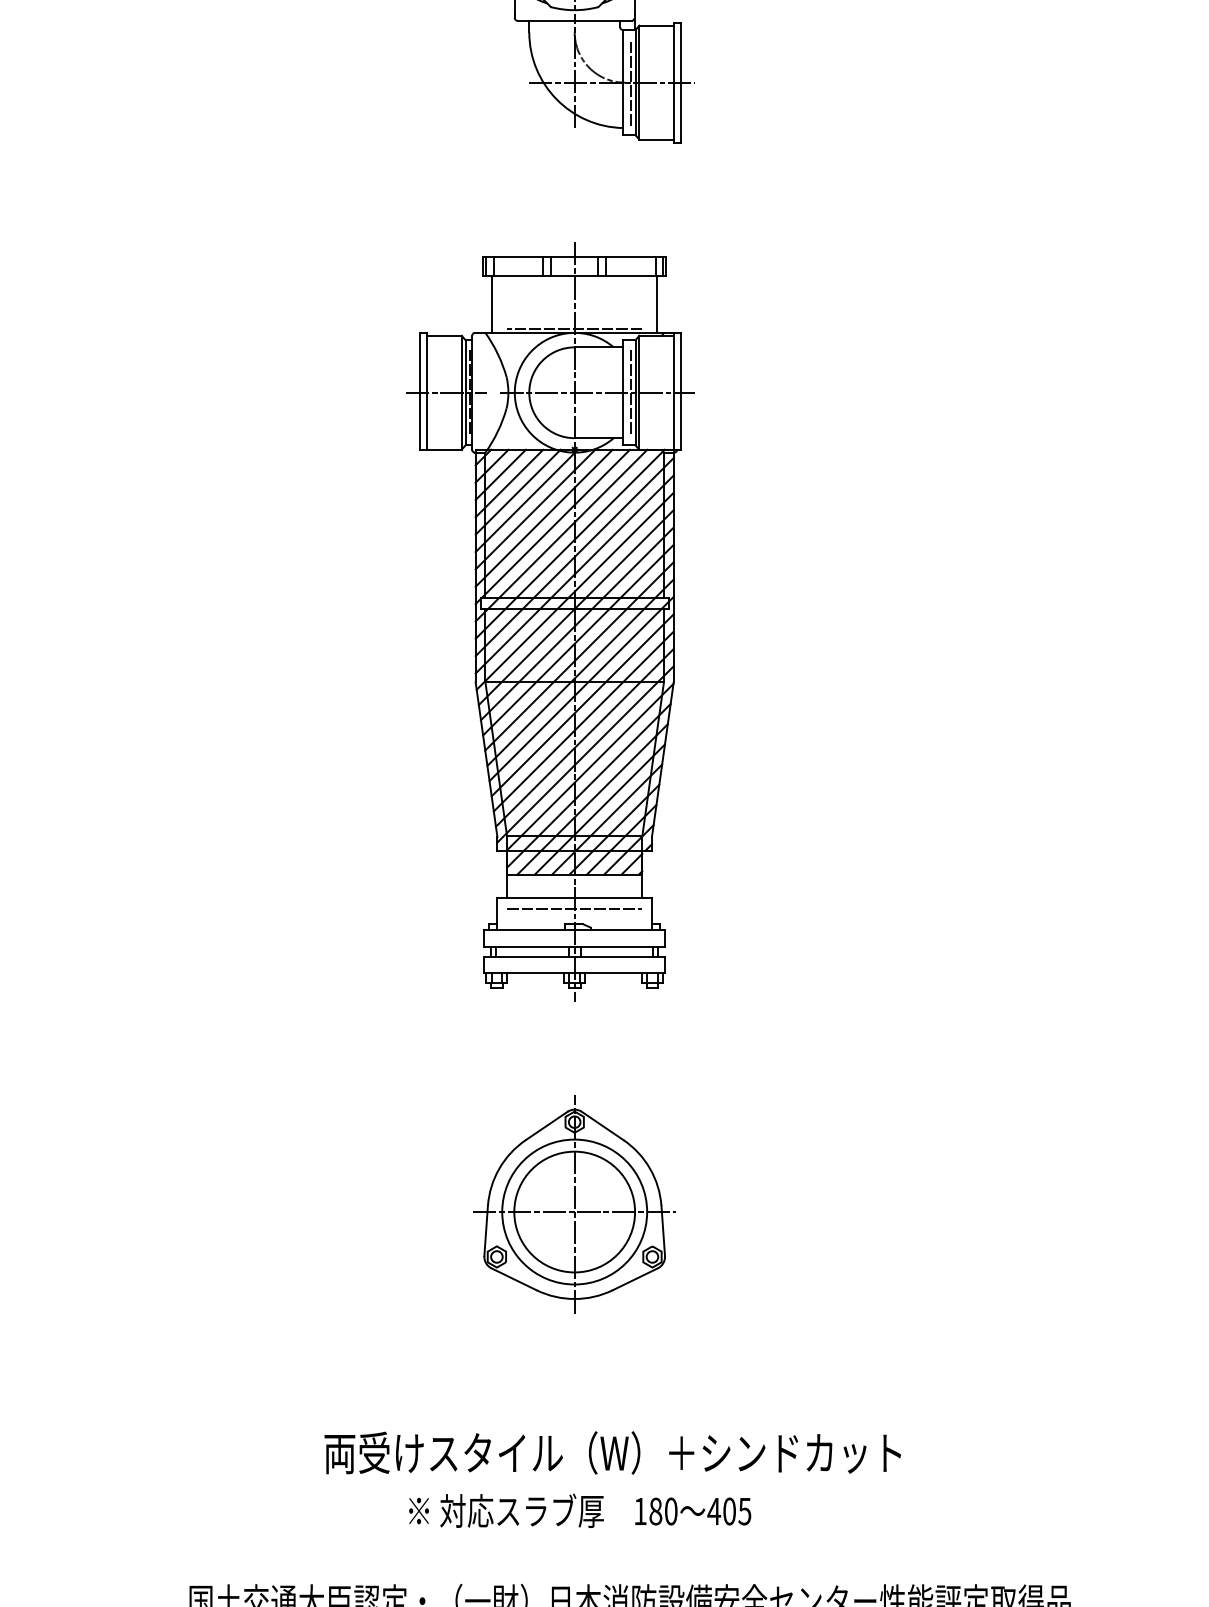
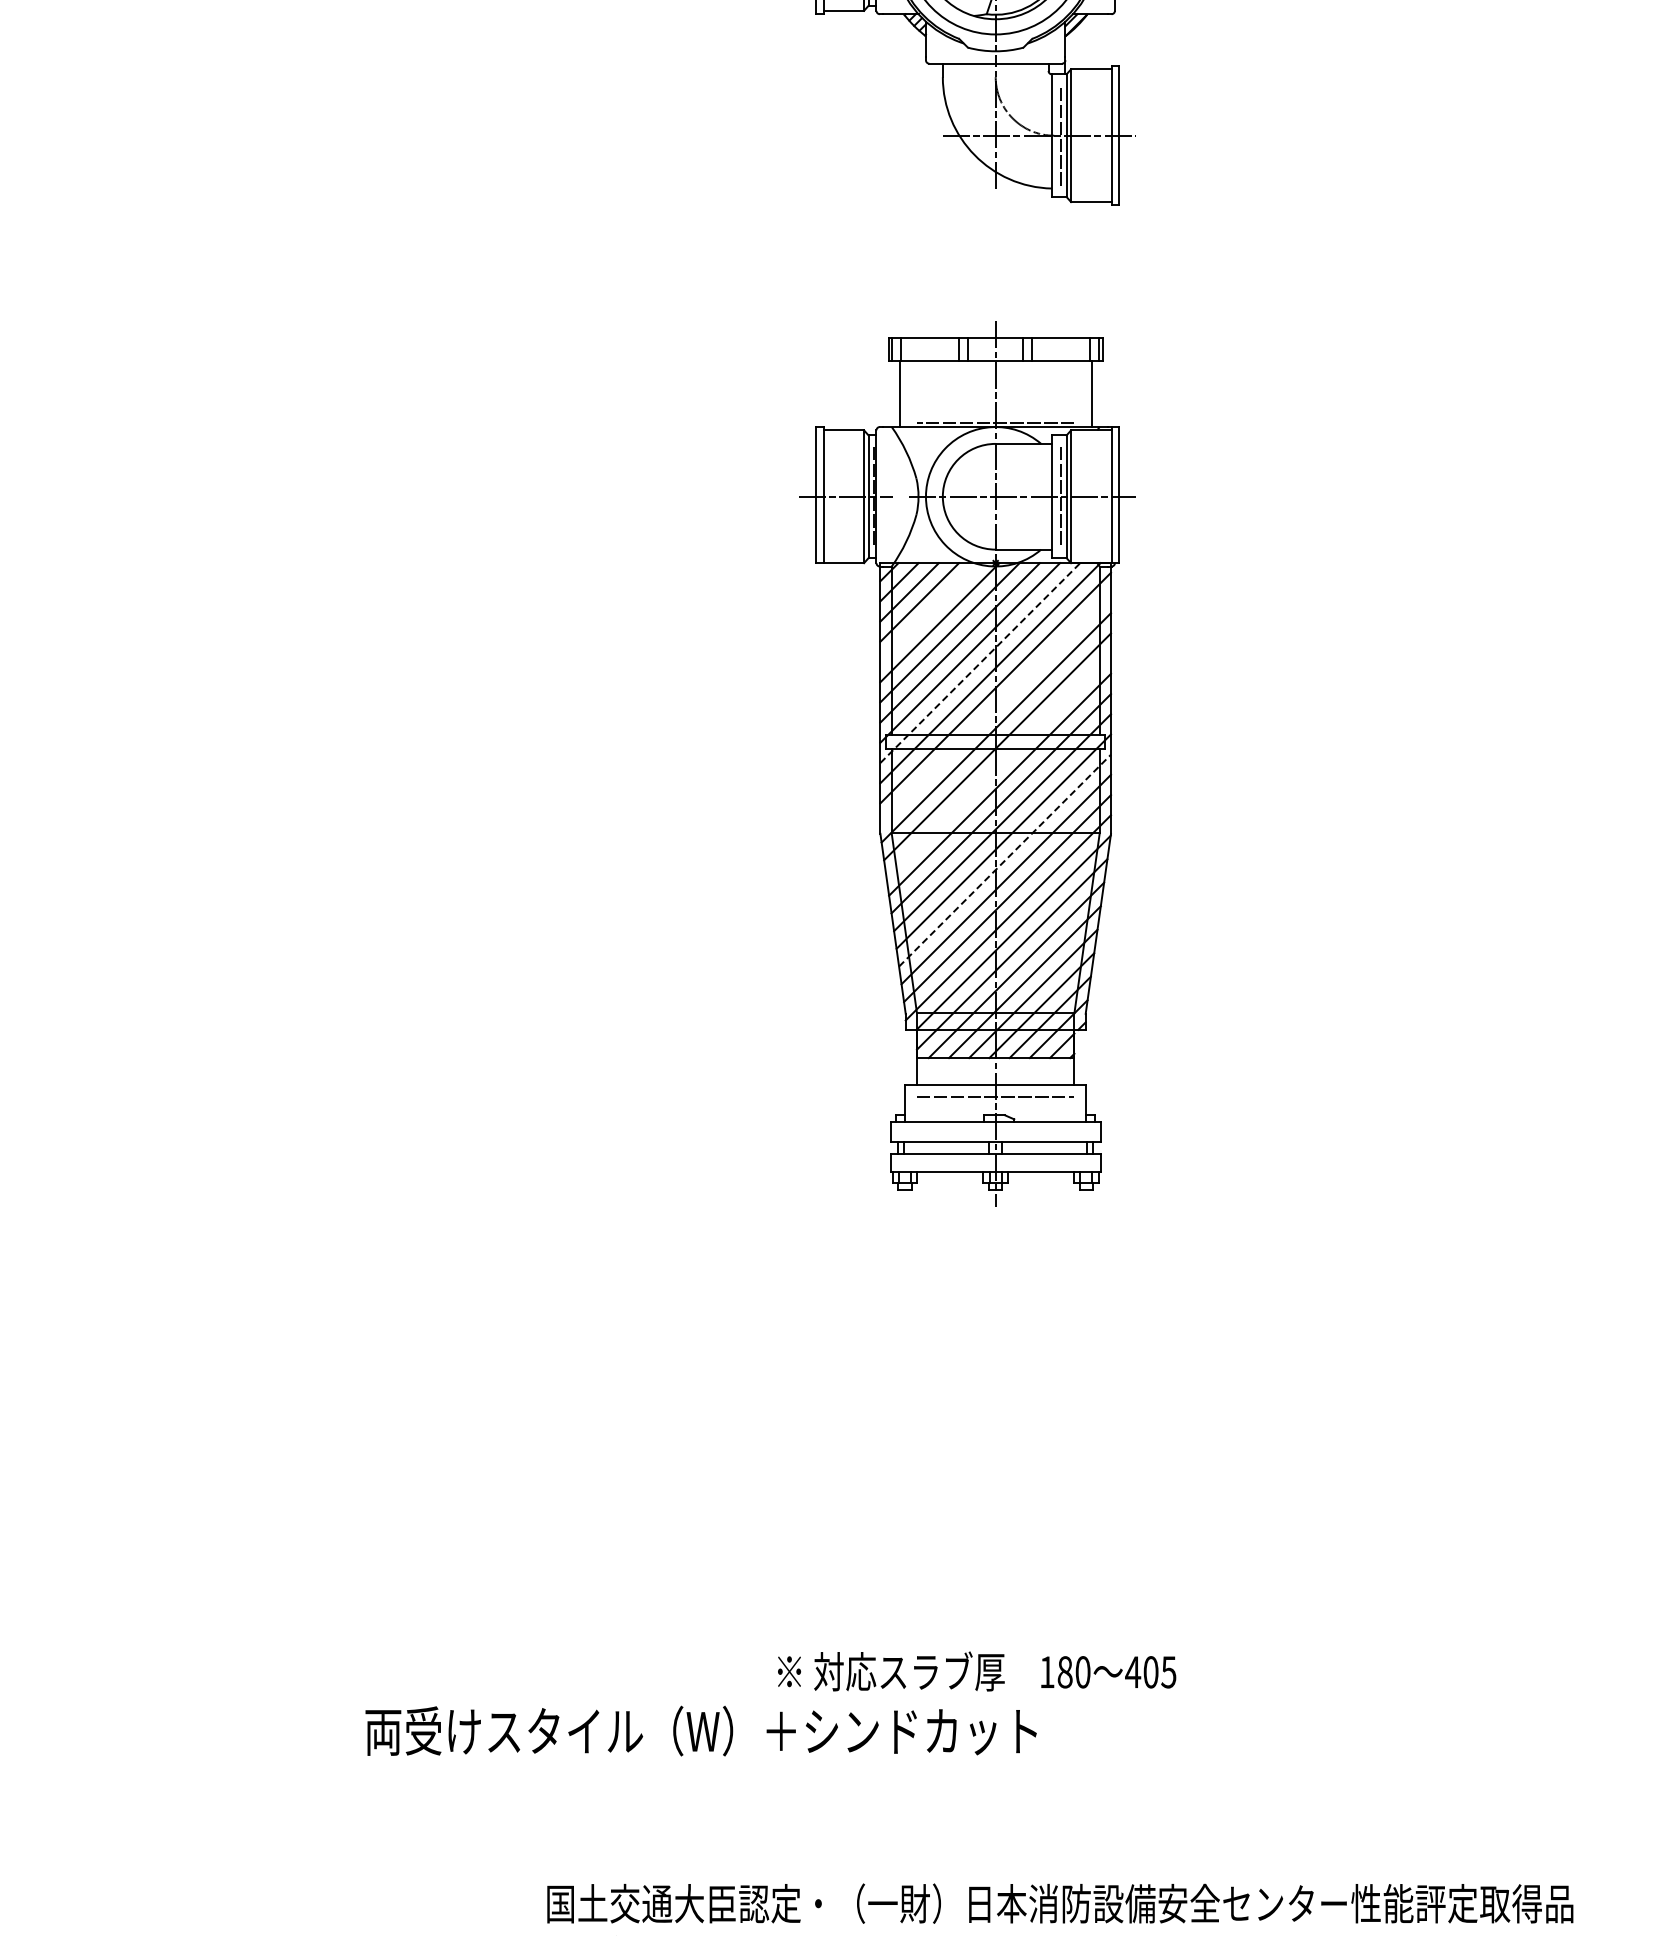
line: (517, 492) -> (929, 612), removed
line: (561, 535) -> (980, 662), solid -> dashed
line: (574, 574) -> (995, 708), removed
line: (577, 623) -> (998, 765), removed
line: (583, 705) -> (1005, 860), solid -> dashed
part: (574, 1204) -> (995, 1441), removed
text: (612, 1452) -> (700, 1730), moved
text: (580, 1510) -> (977, 1671), moved

